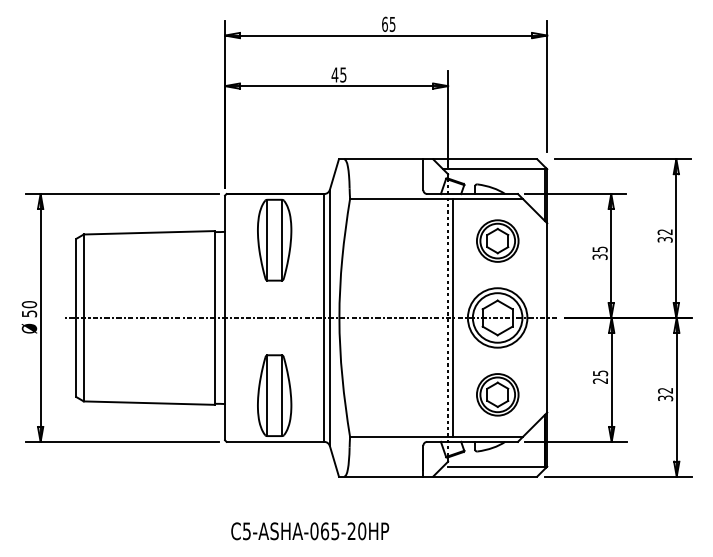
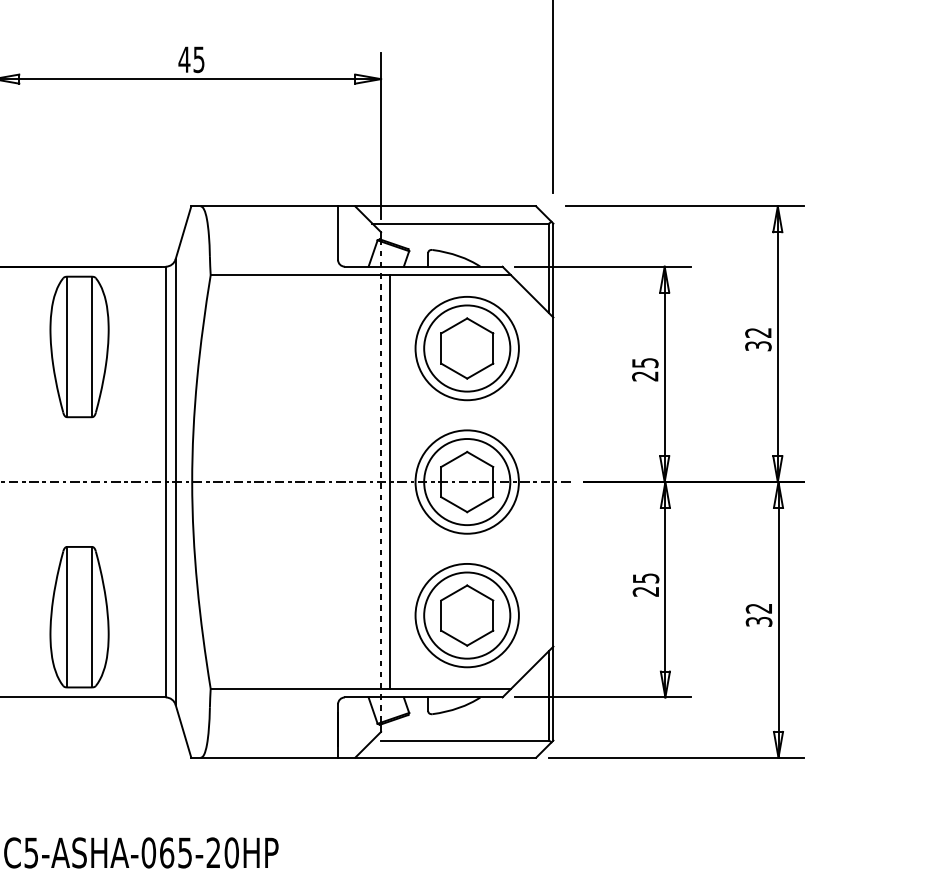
part: (497, 240) -> (466, 347), size x1.43
text: (600, 256) -> (645, 375), 35 -> 25
part: (497, 394) -> (466, 615), size x1.43

